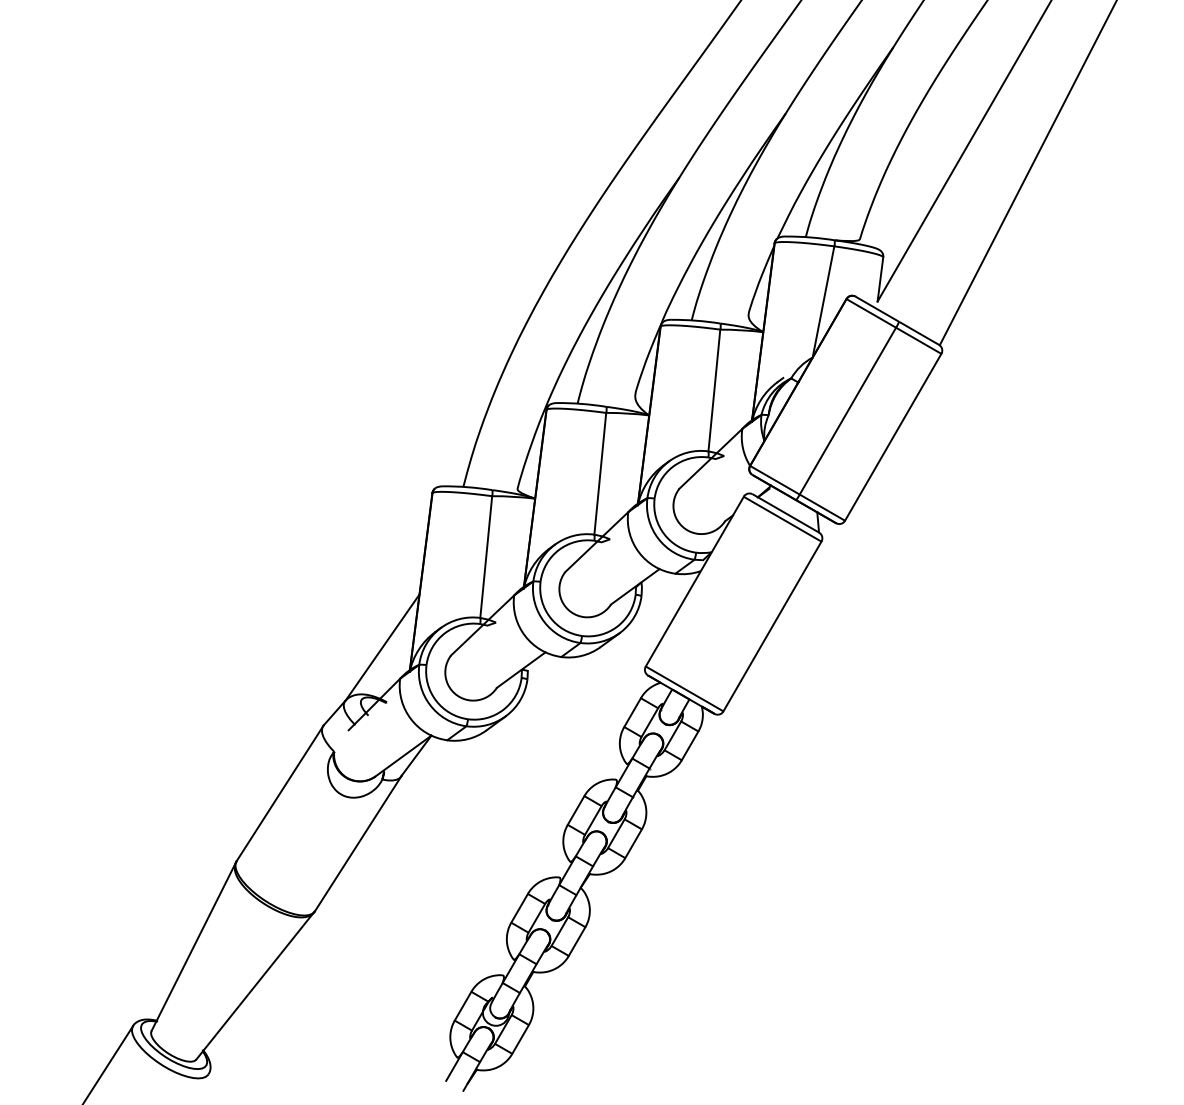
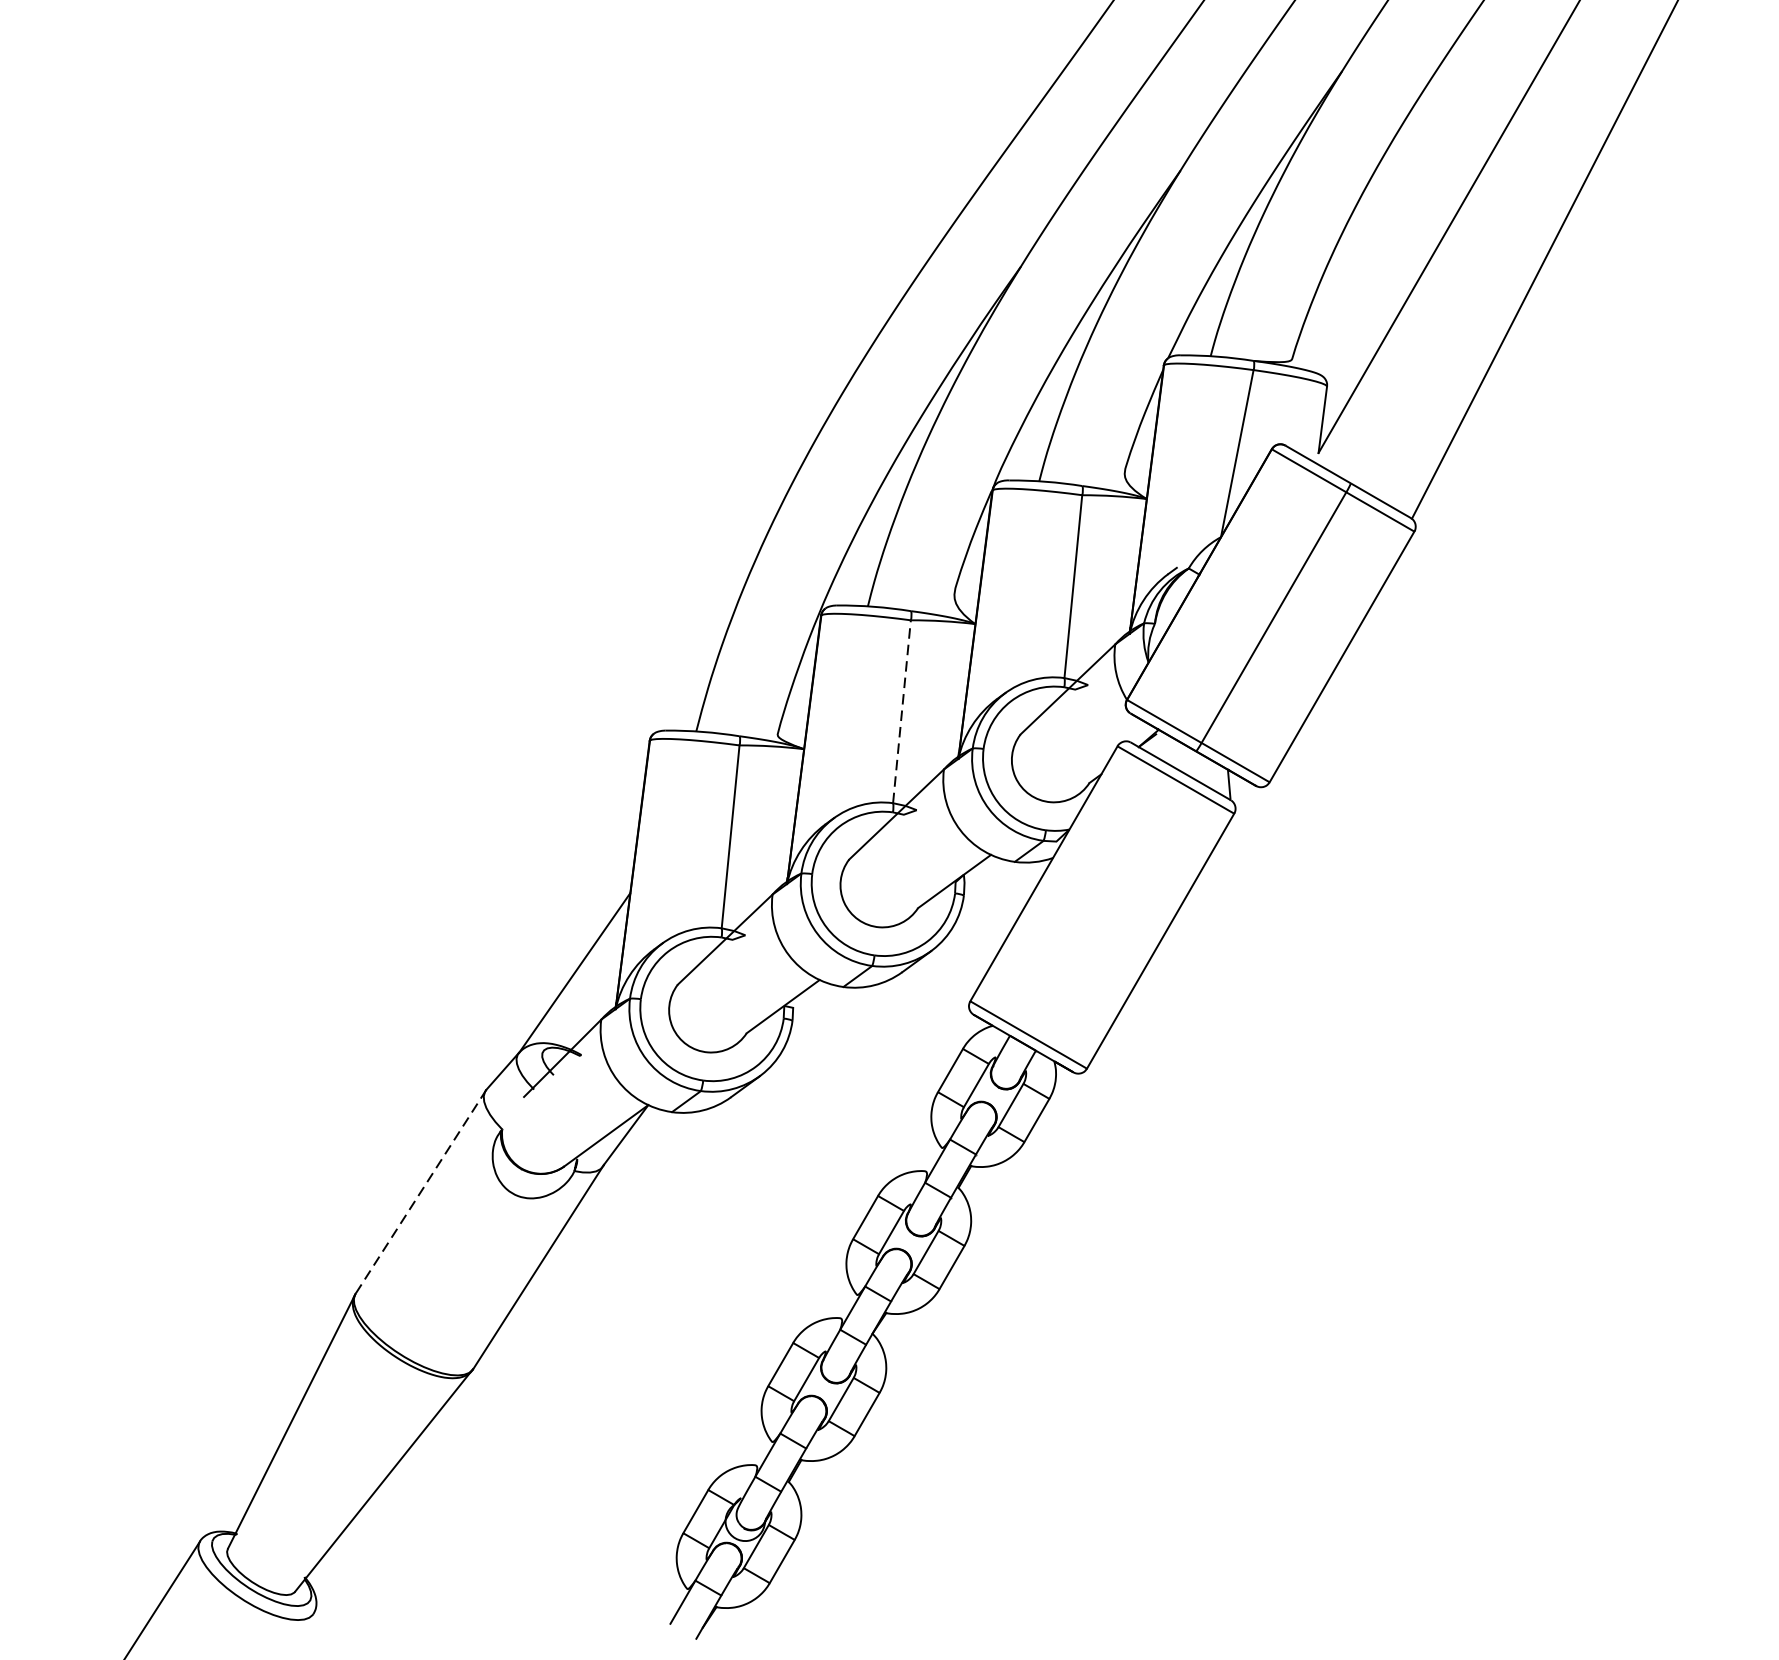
line: (600, 473) -> (902, 711), solid -> dashed
line: (280, 793) -> (421, 1192), solid -> dashed

